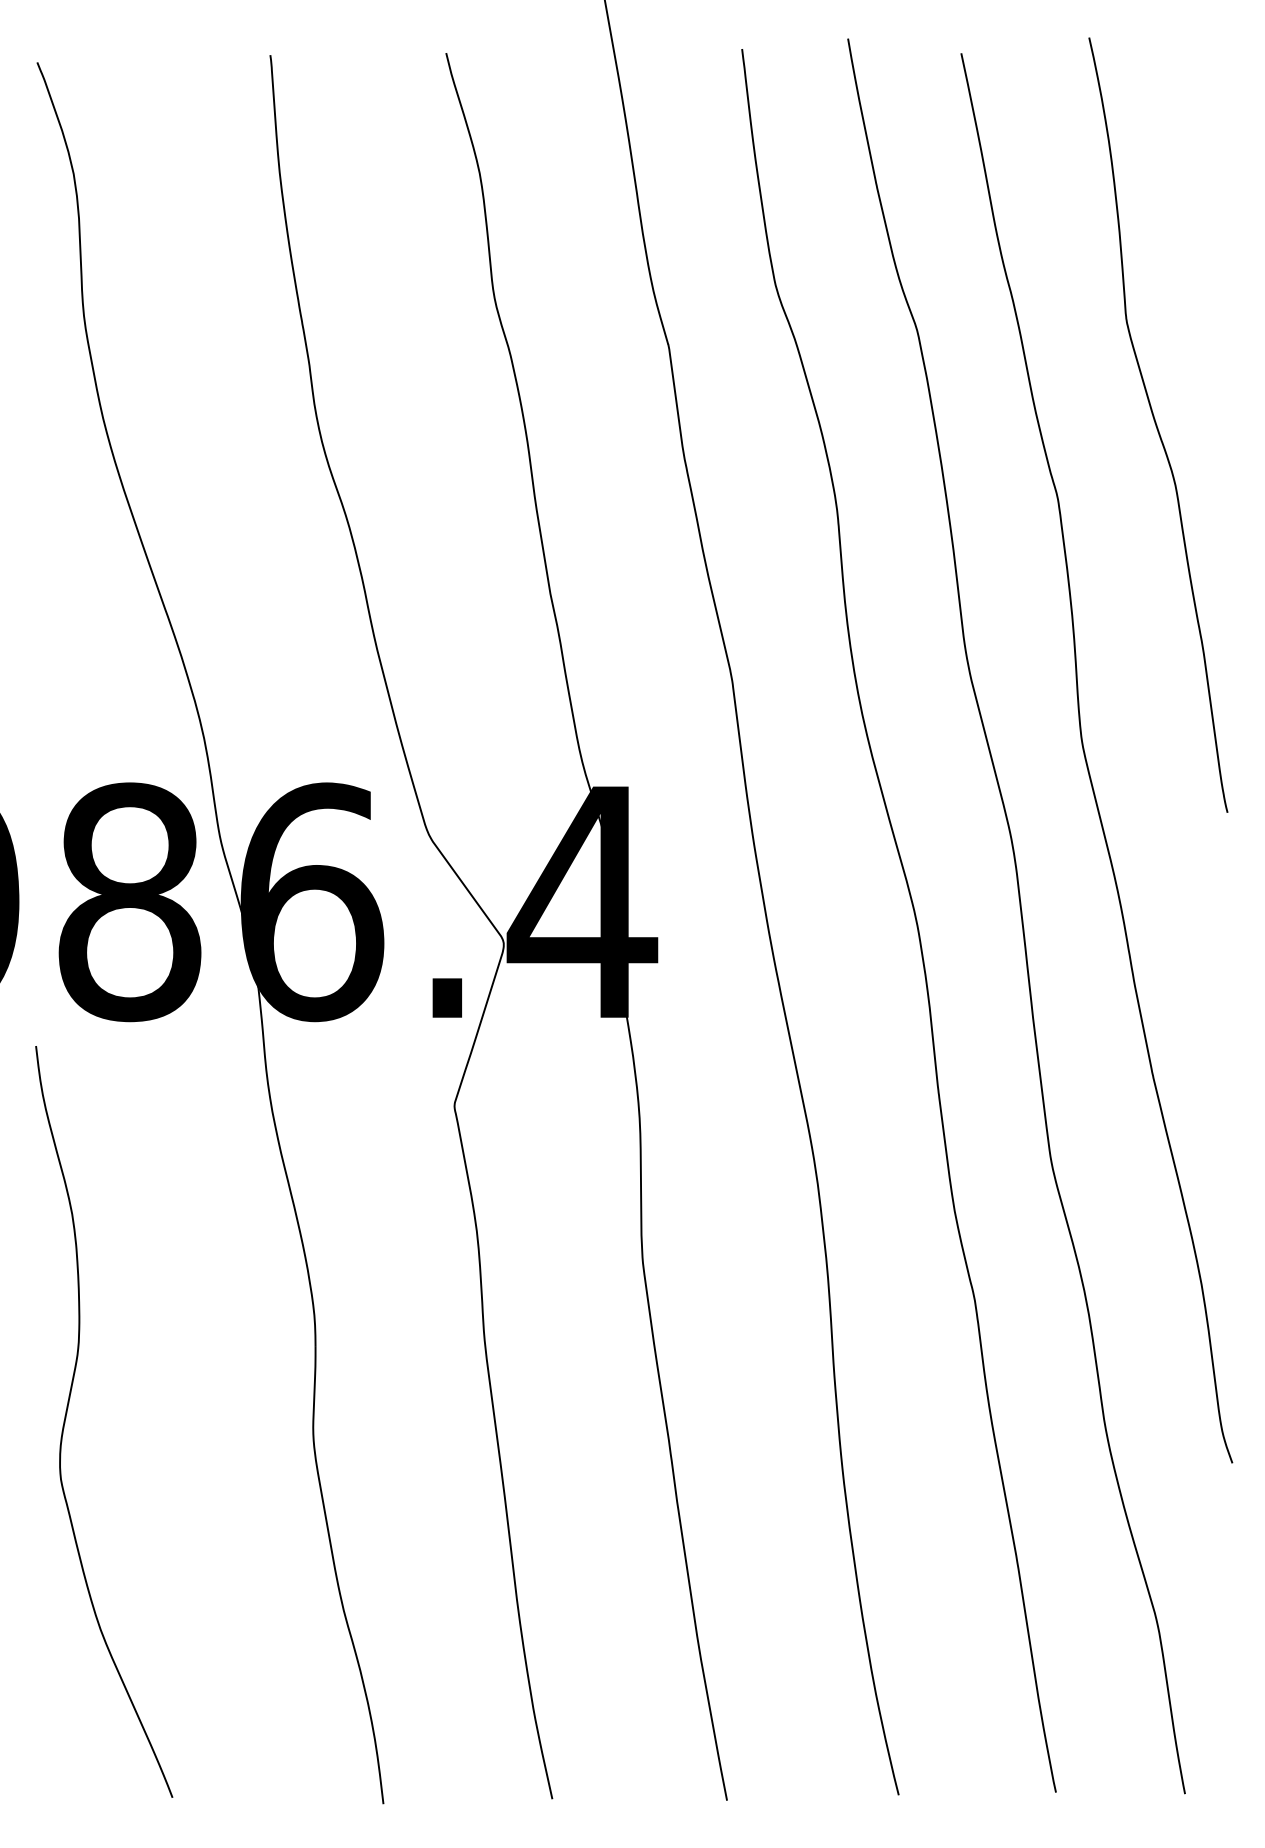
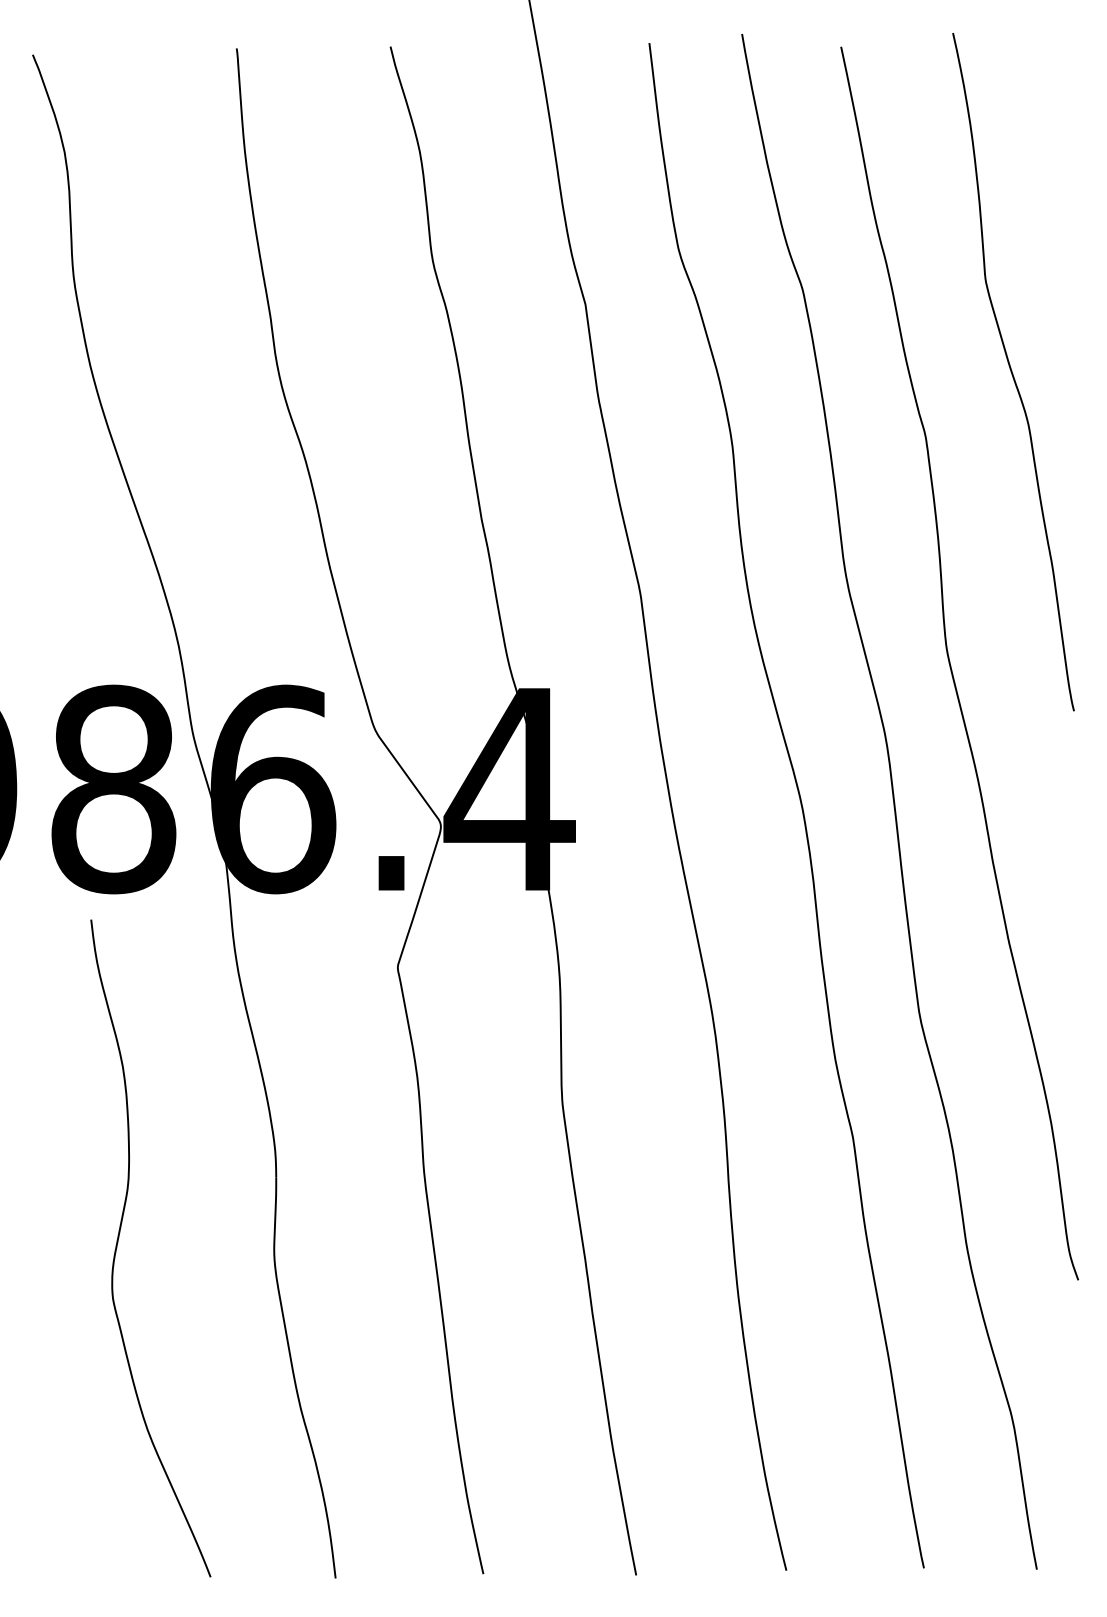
curve: (67, 1413) -> (118, 1241), moved

